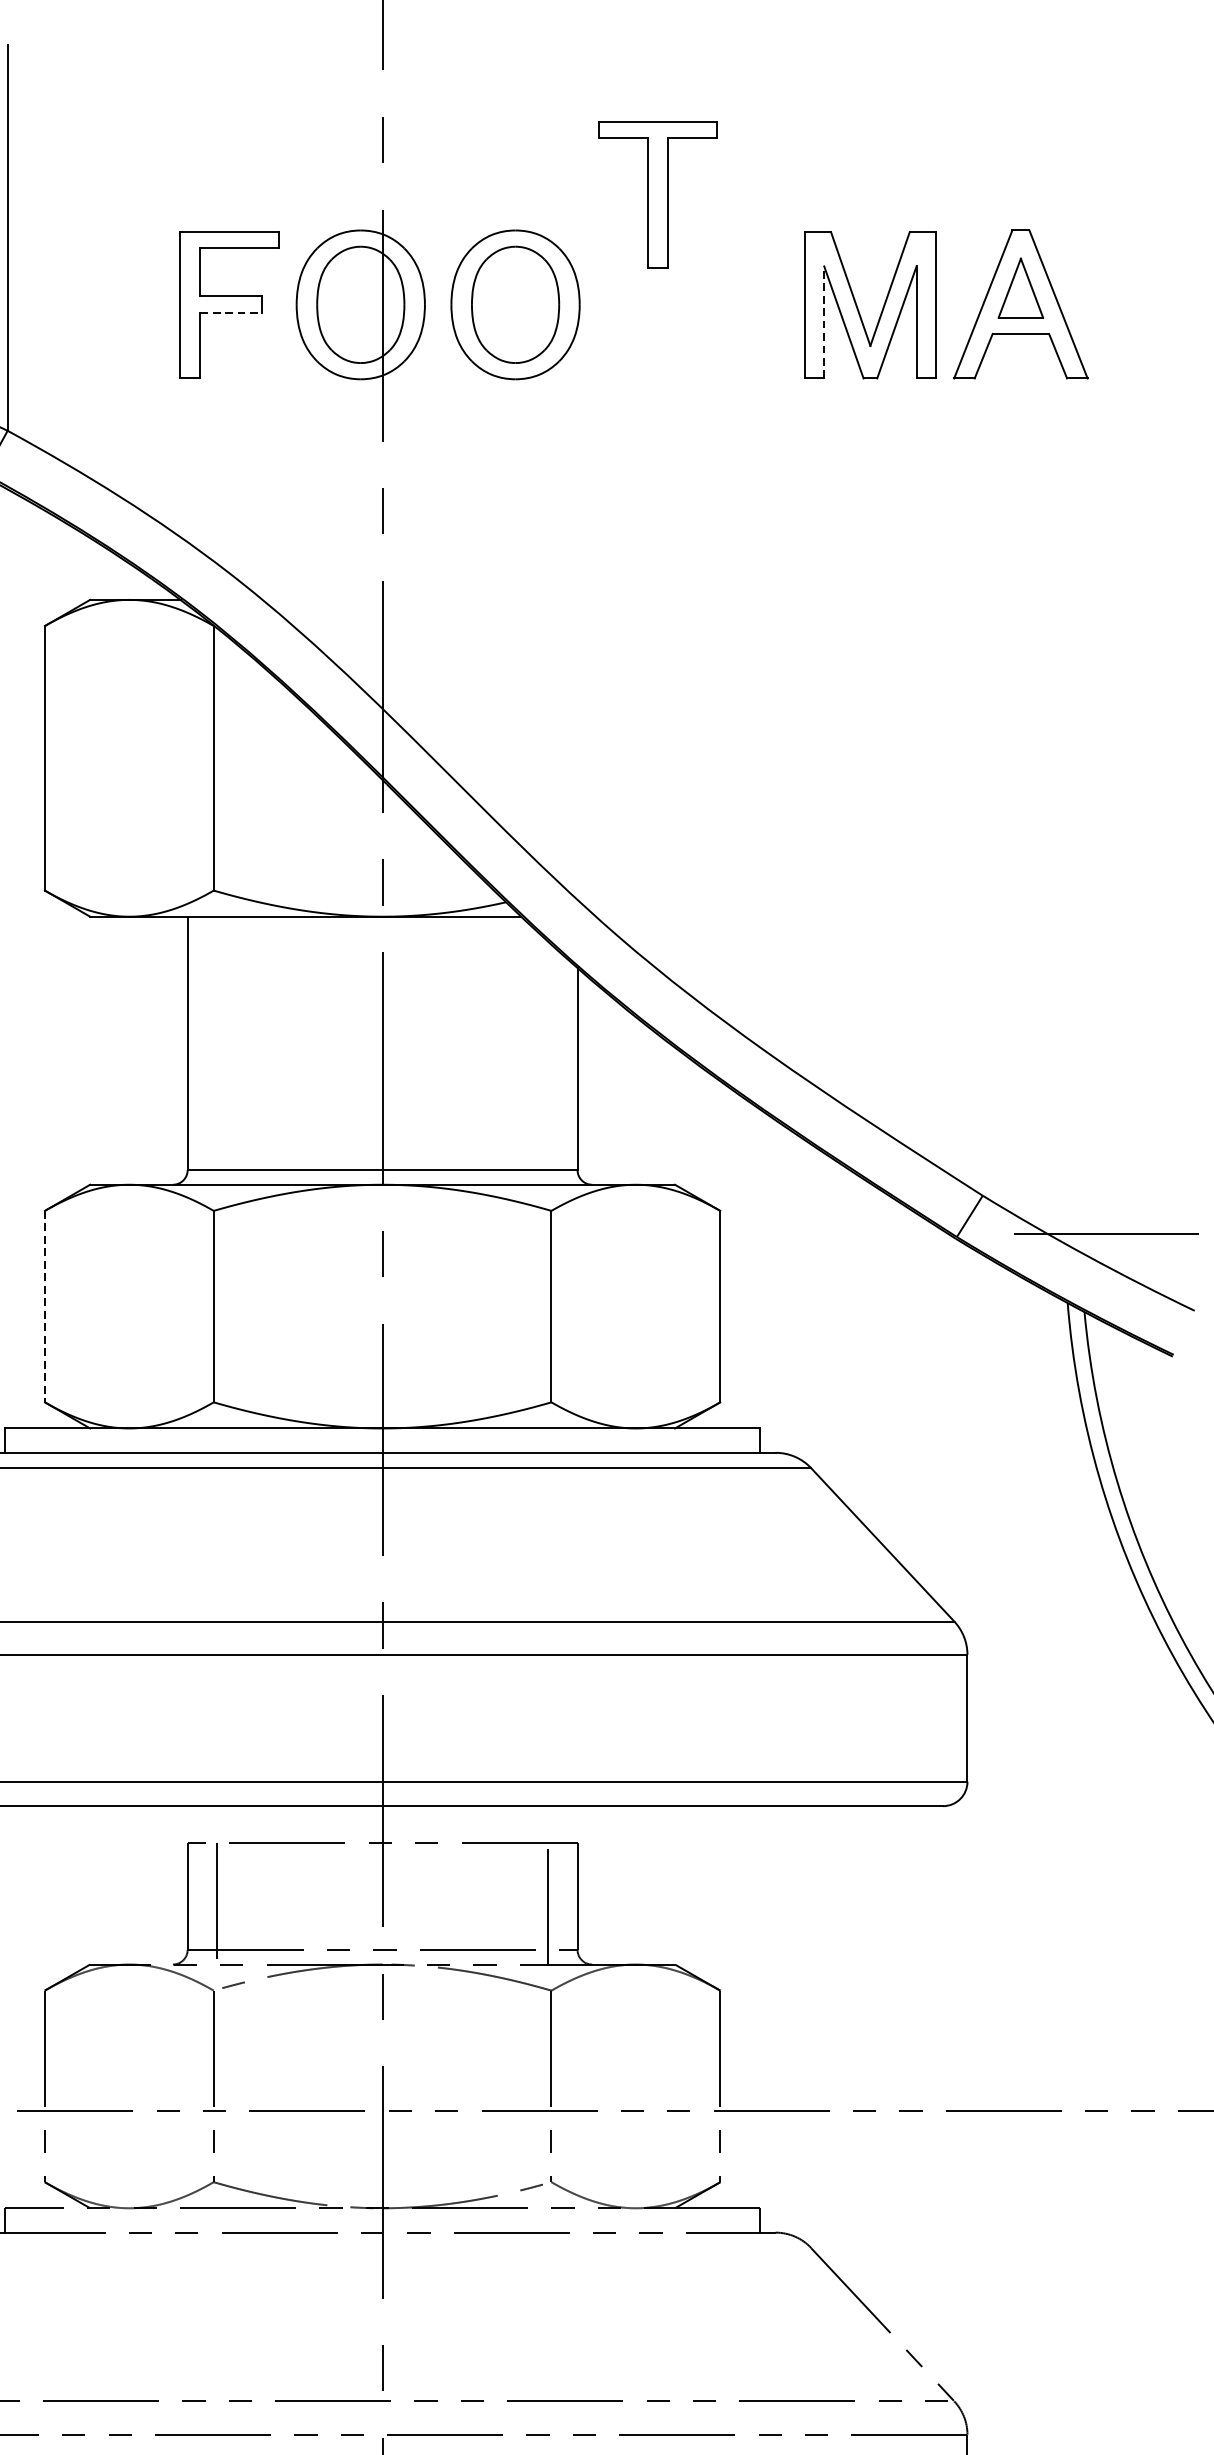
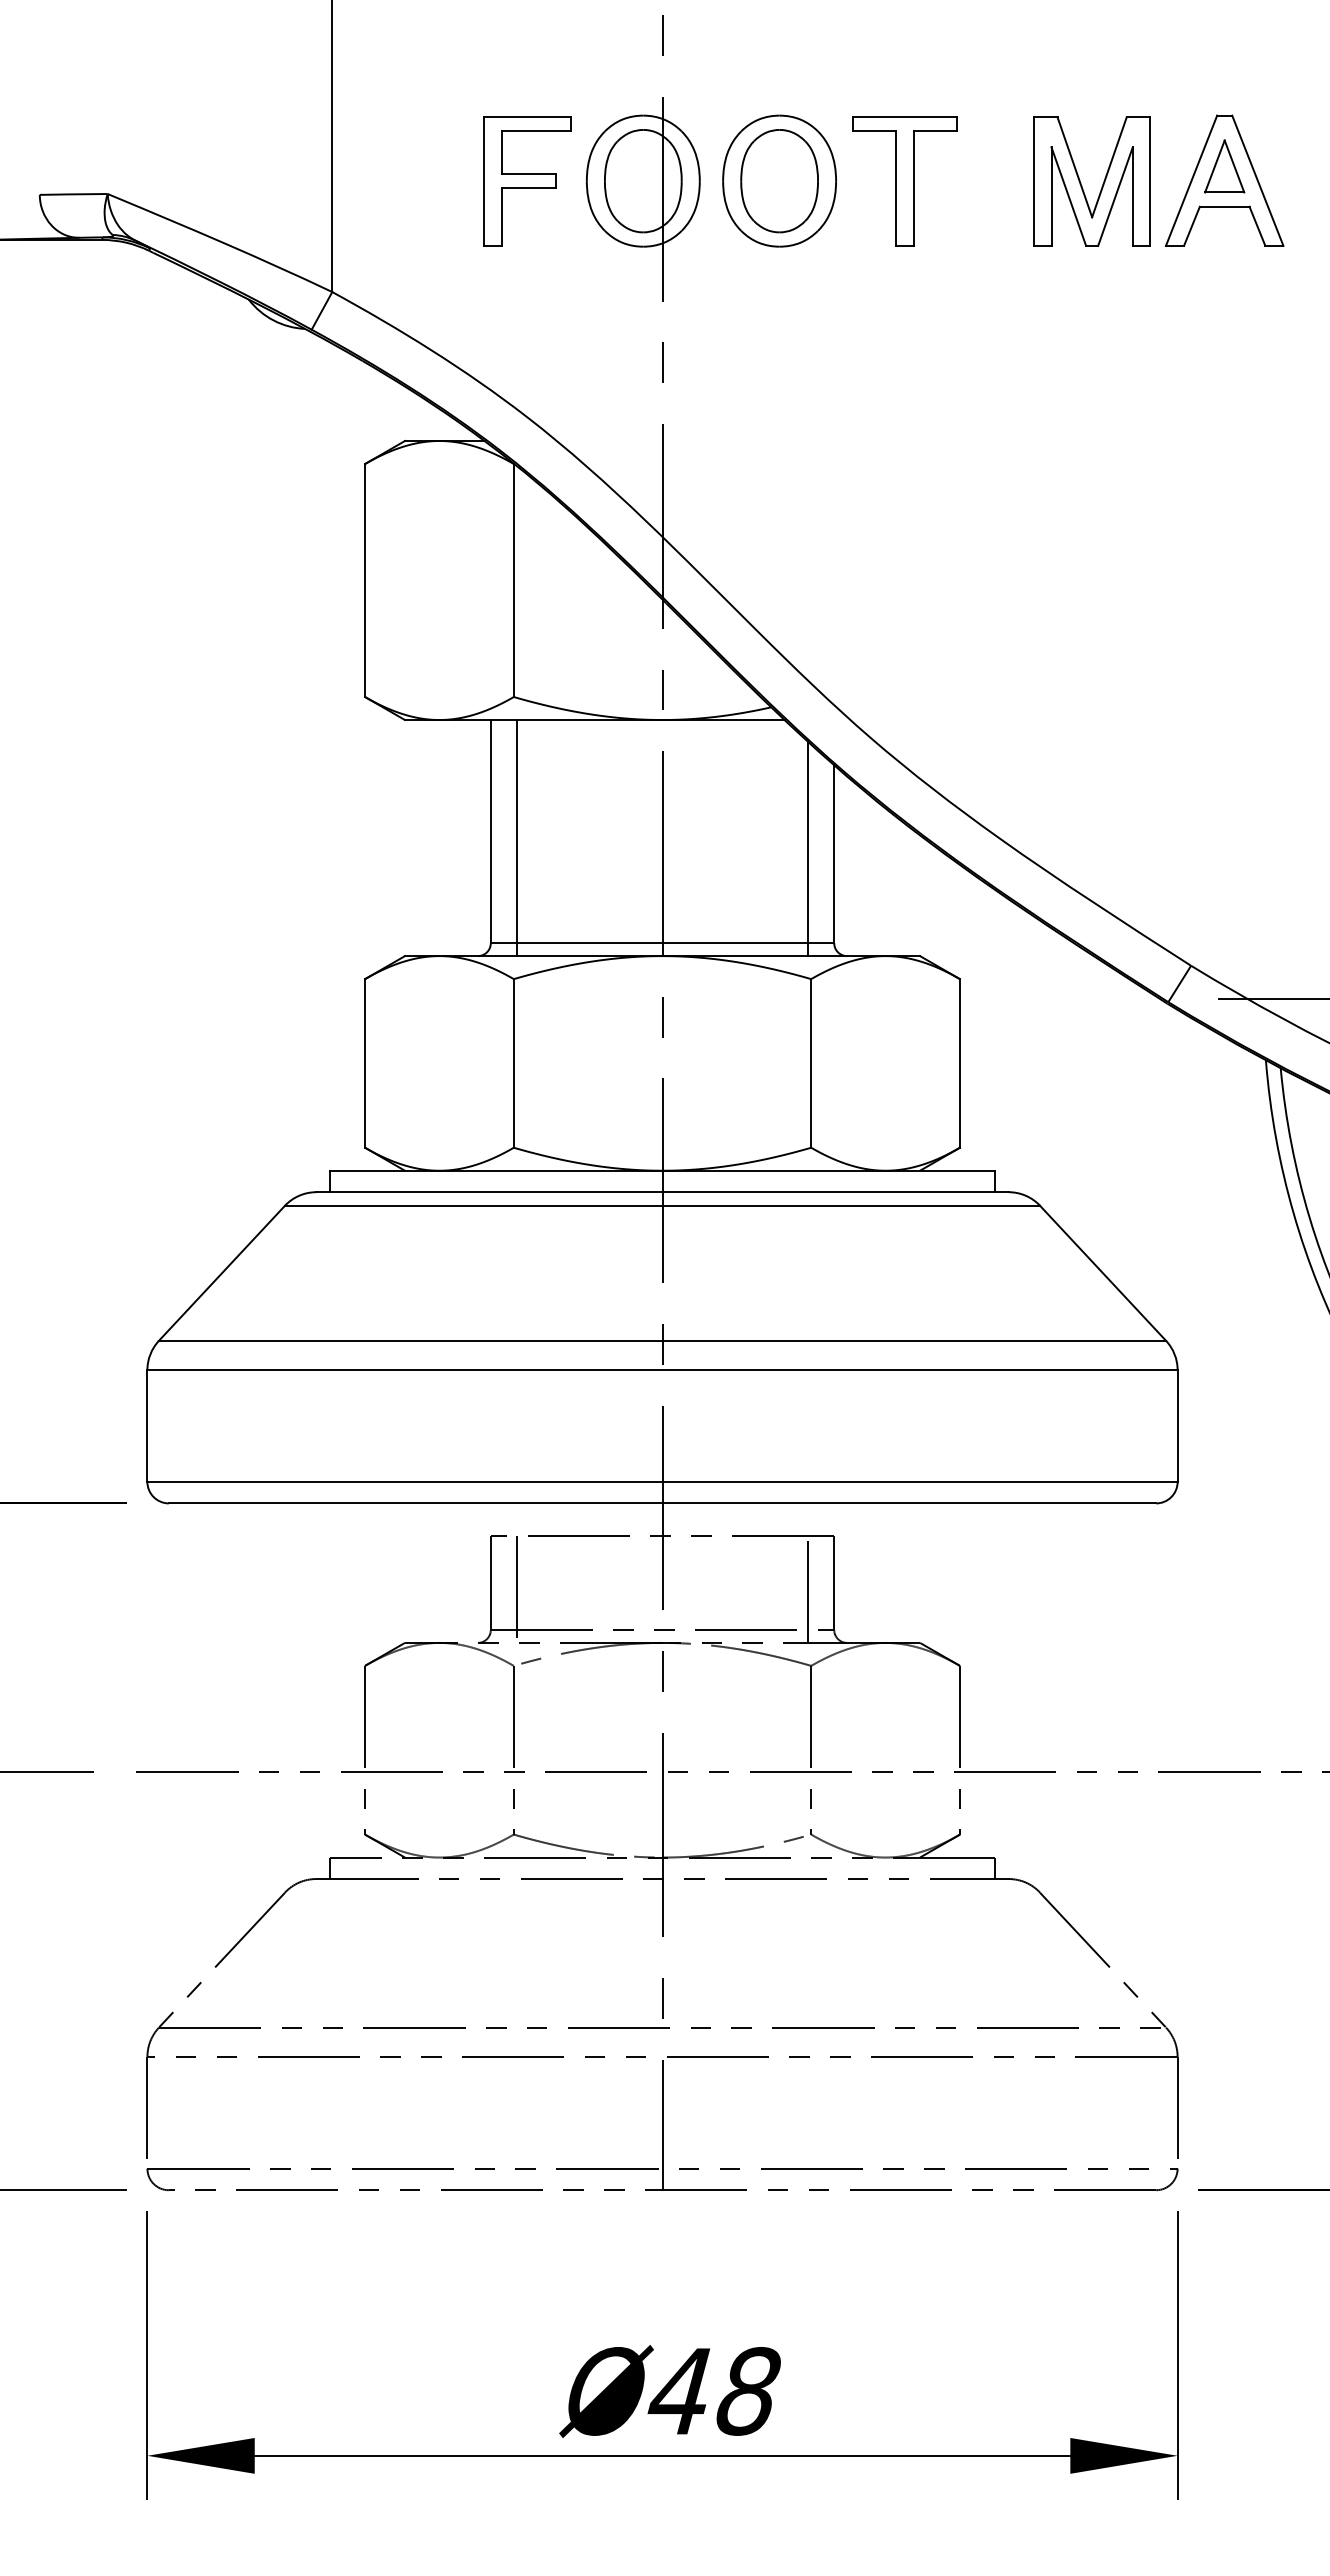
part: (657, 195) -> (904, 181), moved
line: (231, 312) -> (529, 187), dashed -> solid
line: (824, 322) -> (1051, 196), dashed -> solid
line: (216, 1051) -> (516, 838), added
line: (548, 1063) -> (808, 849), added
line: (45, 1306) -> (365, 1063), dashed -> solid

